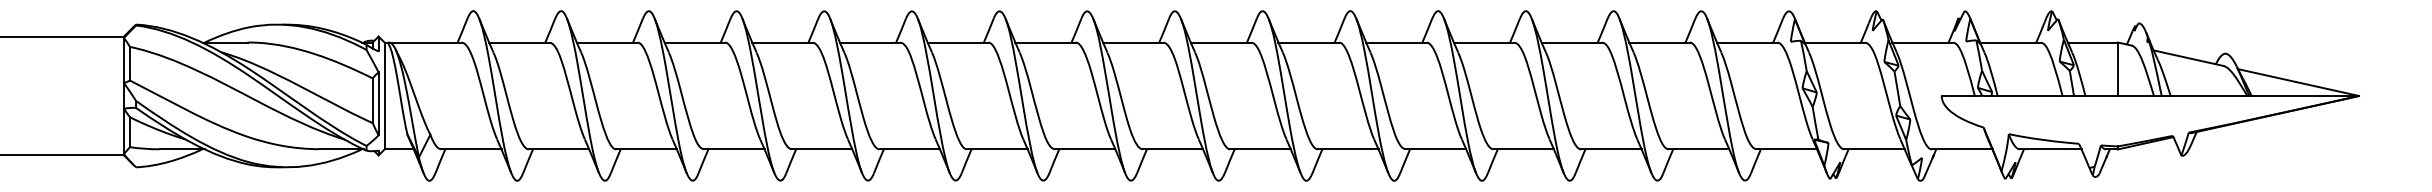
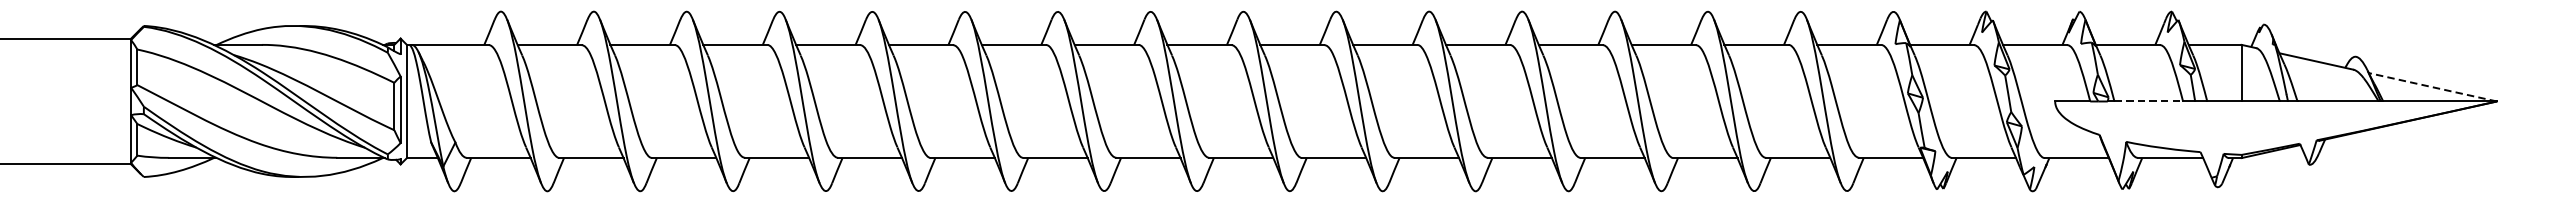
line: (2298, 82) -> (2432, 87), solid -> dashed
line: (2030, 95) -> (2149, 100), solid -> dashed

